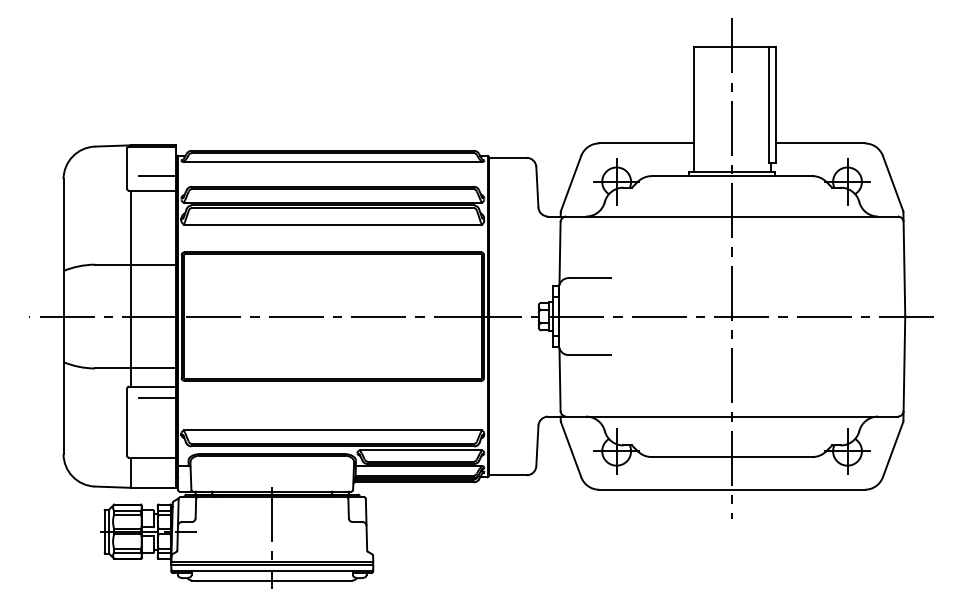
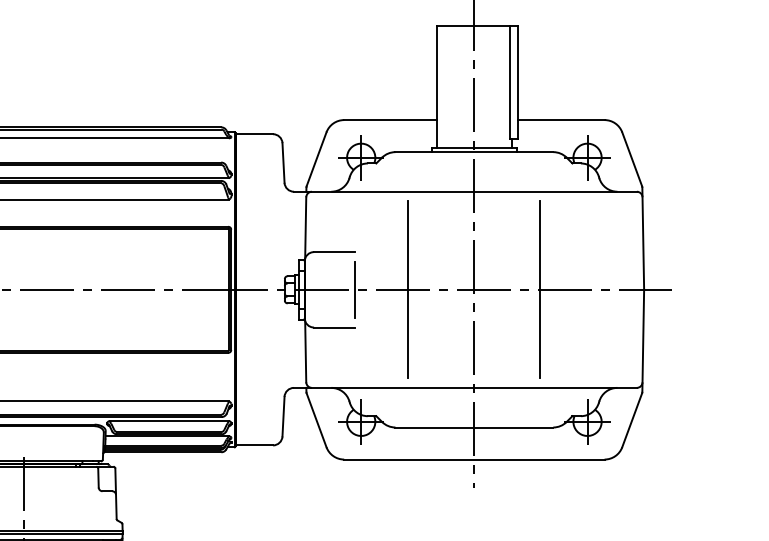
line: (610, 316) -> (355, 289), added
line: (664, 316) -> (408, 289), added
line: (799, 316) -> (540, 289), added

